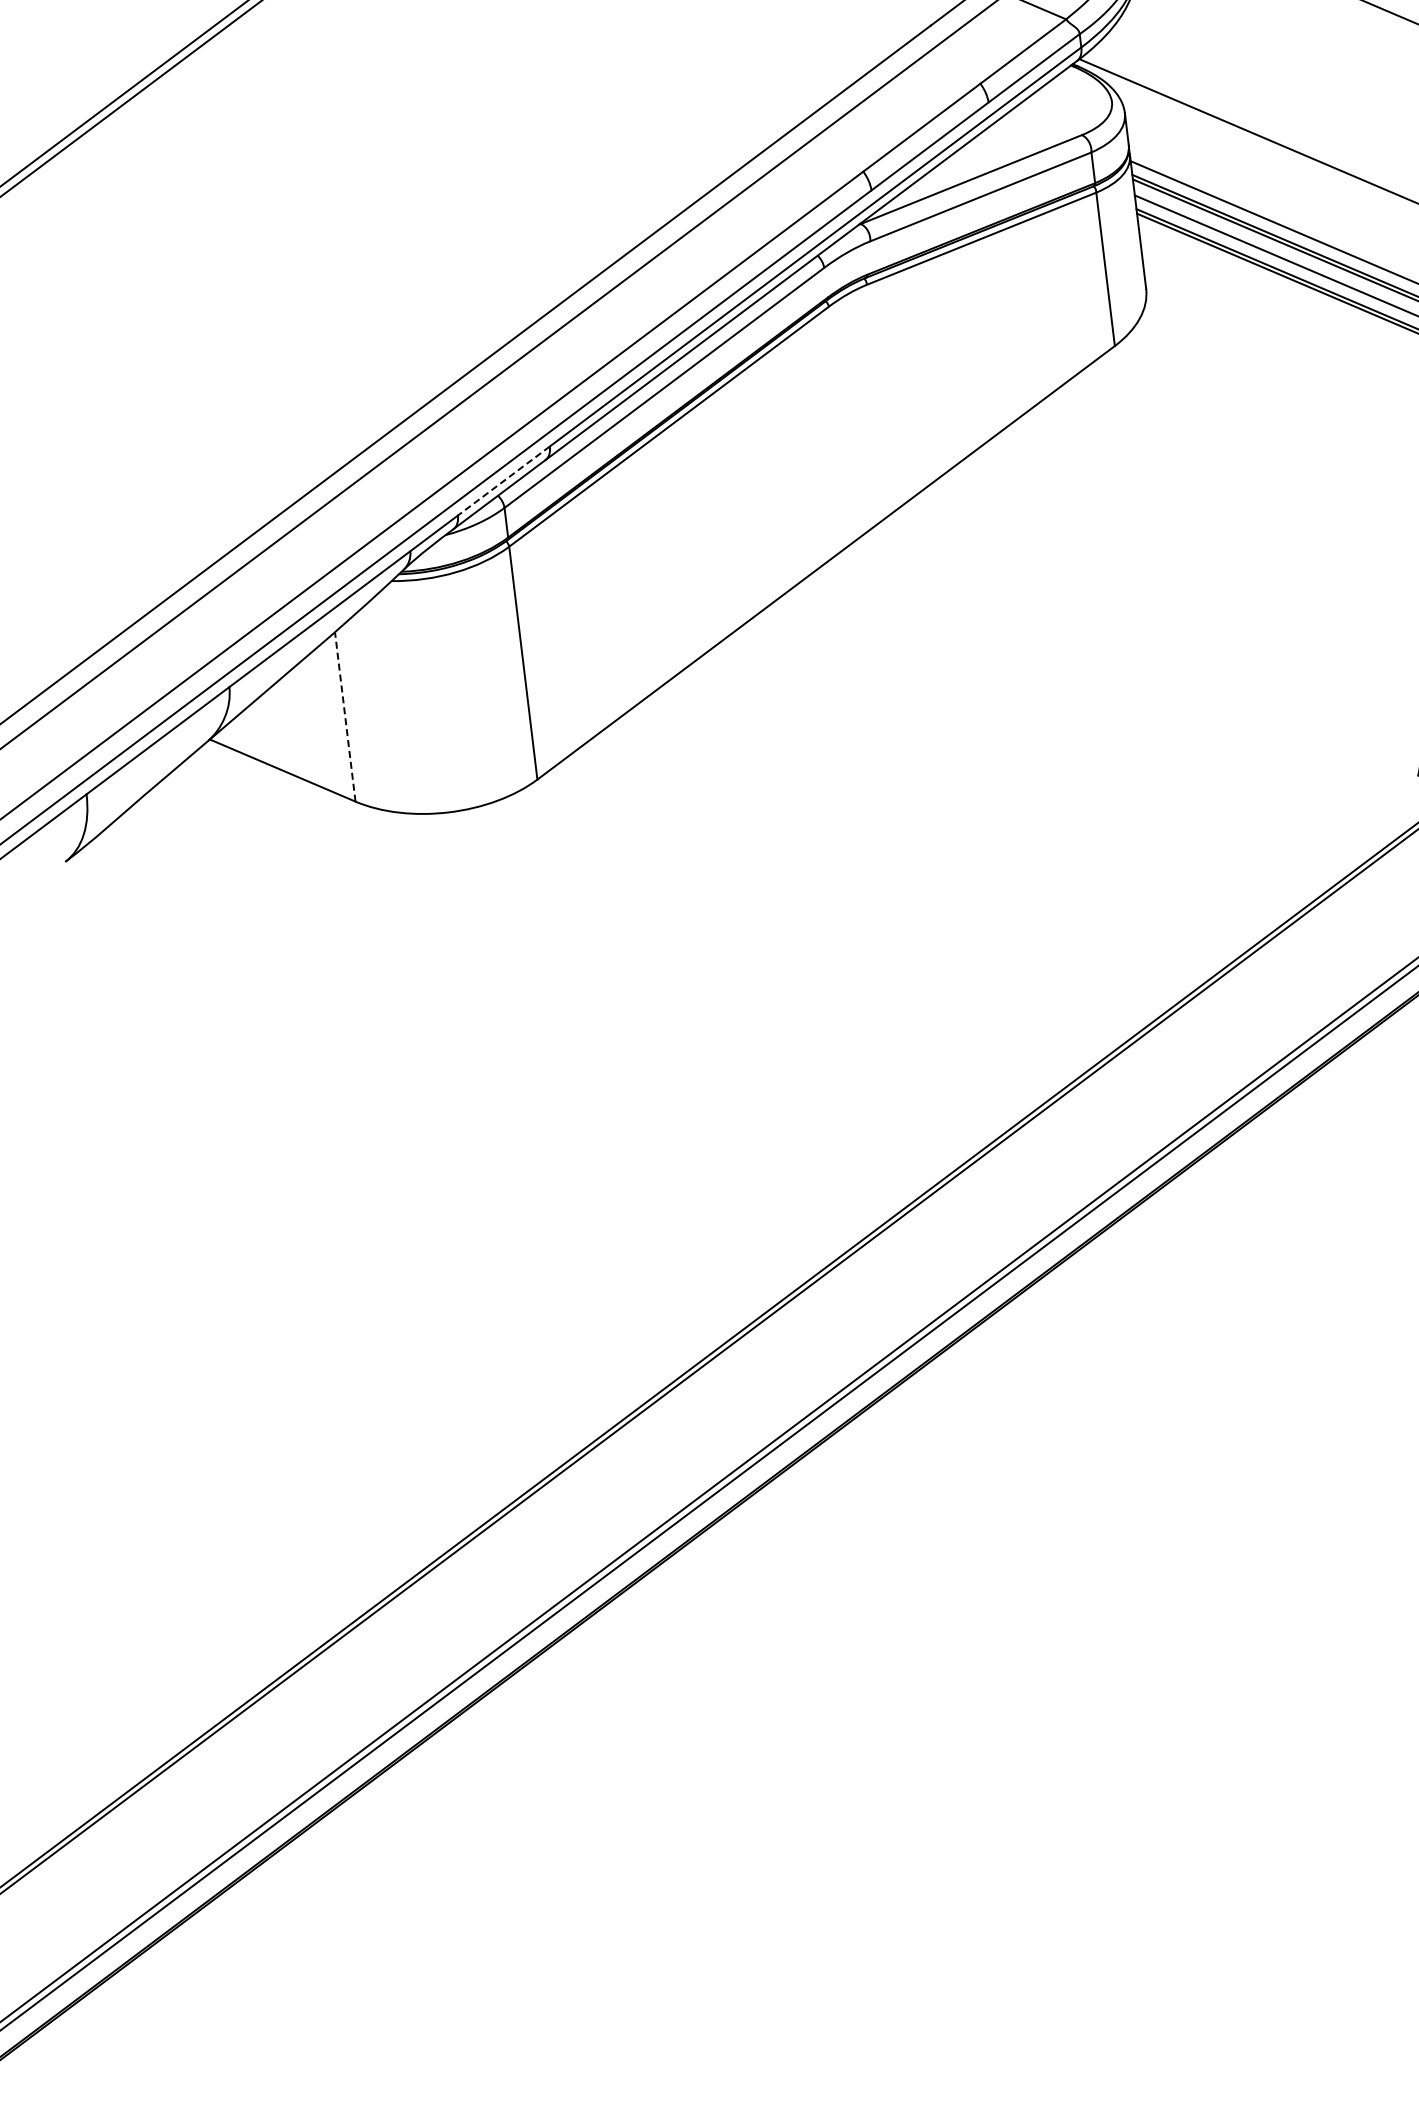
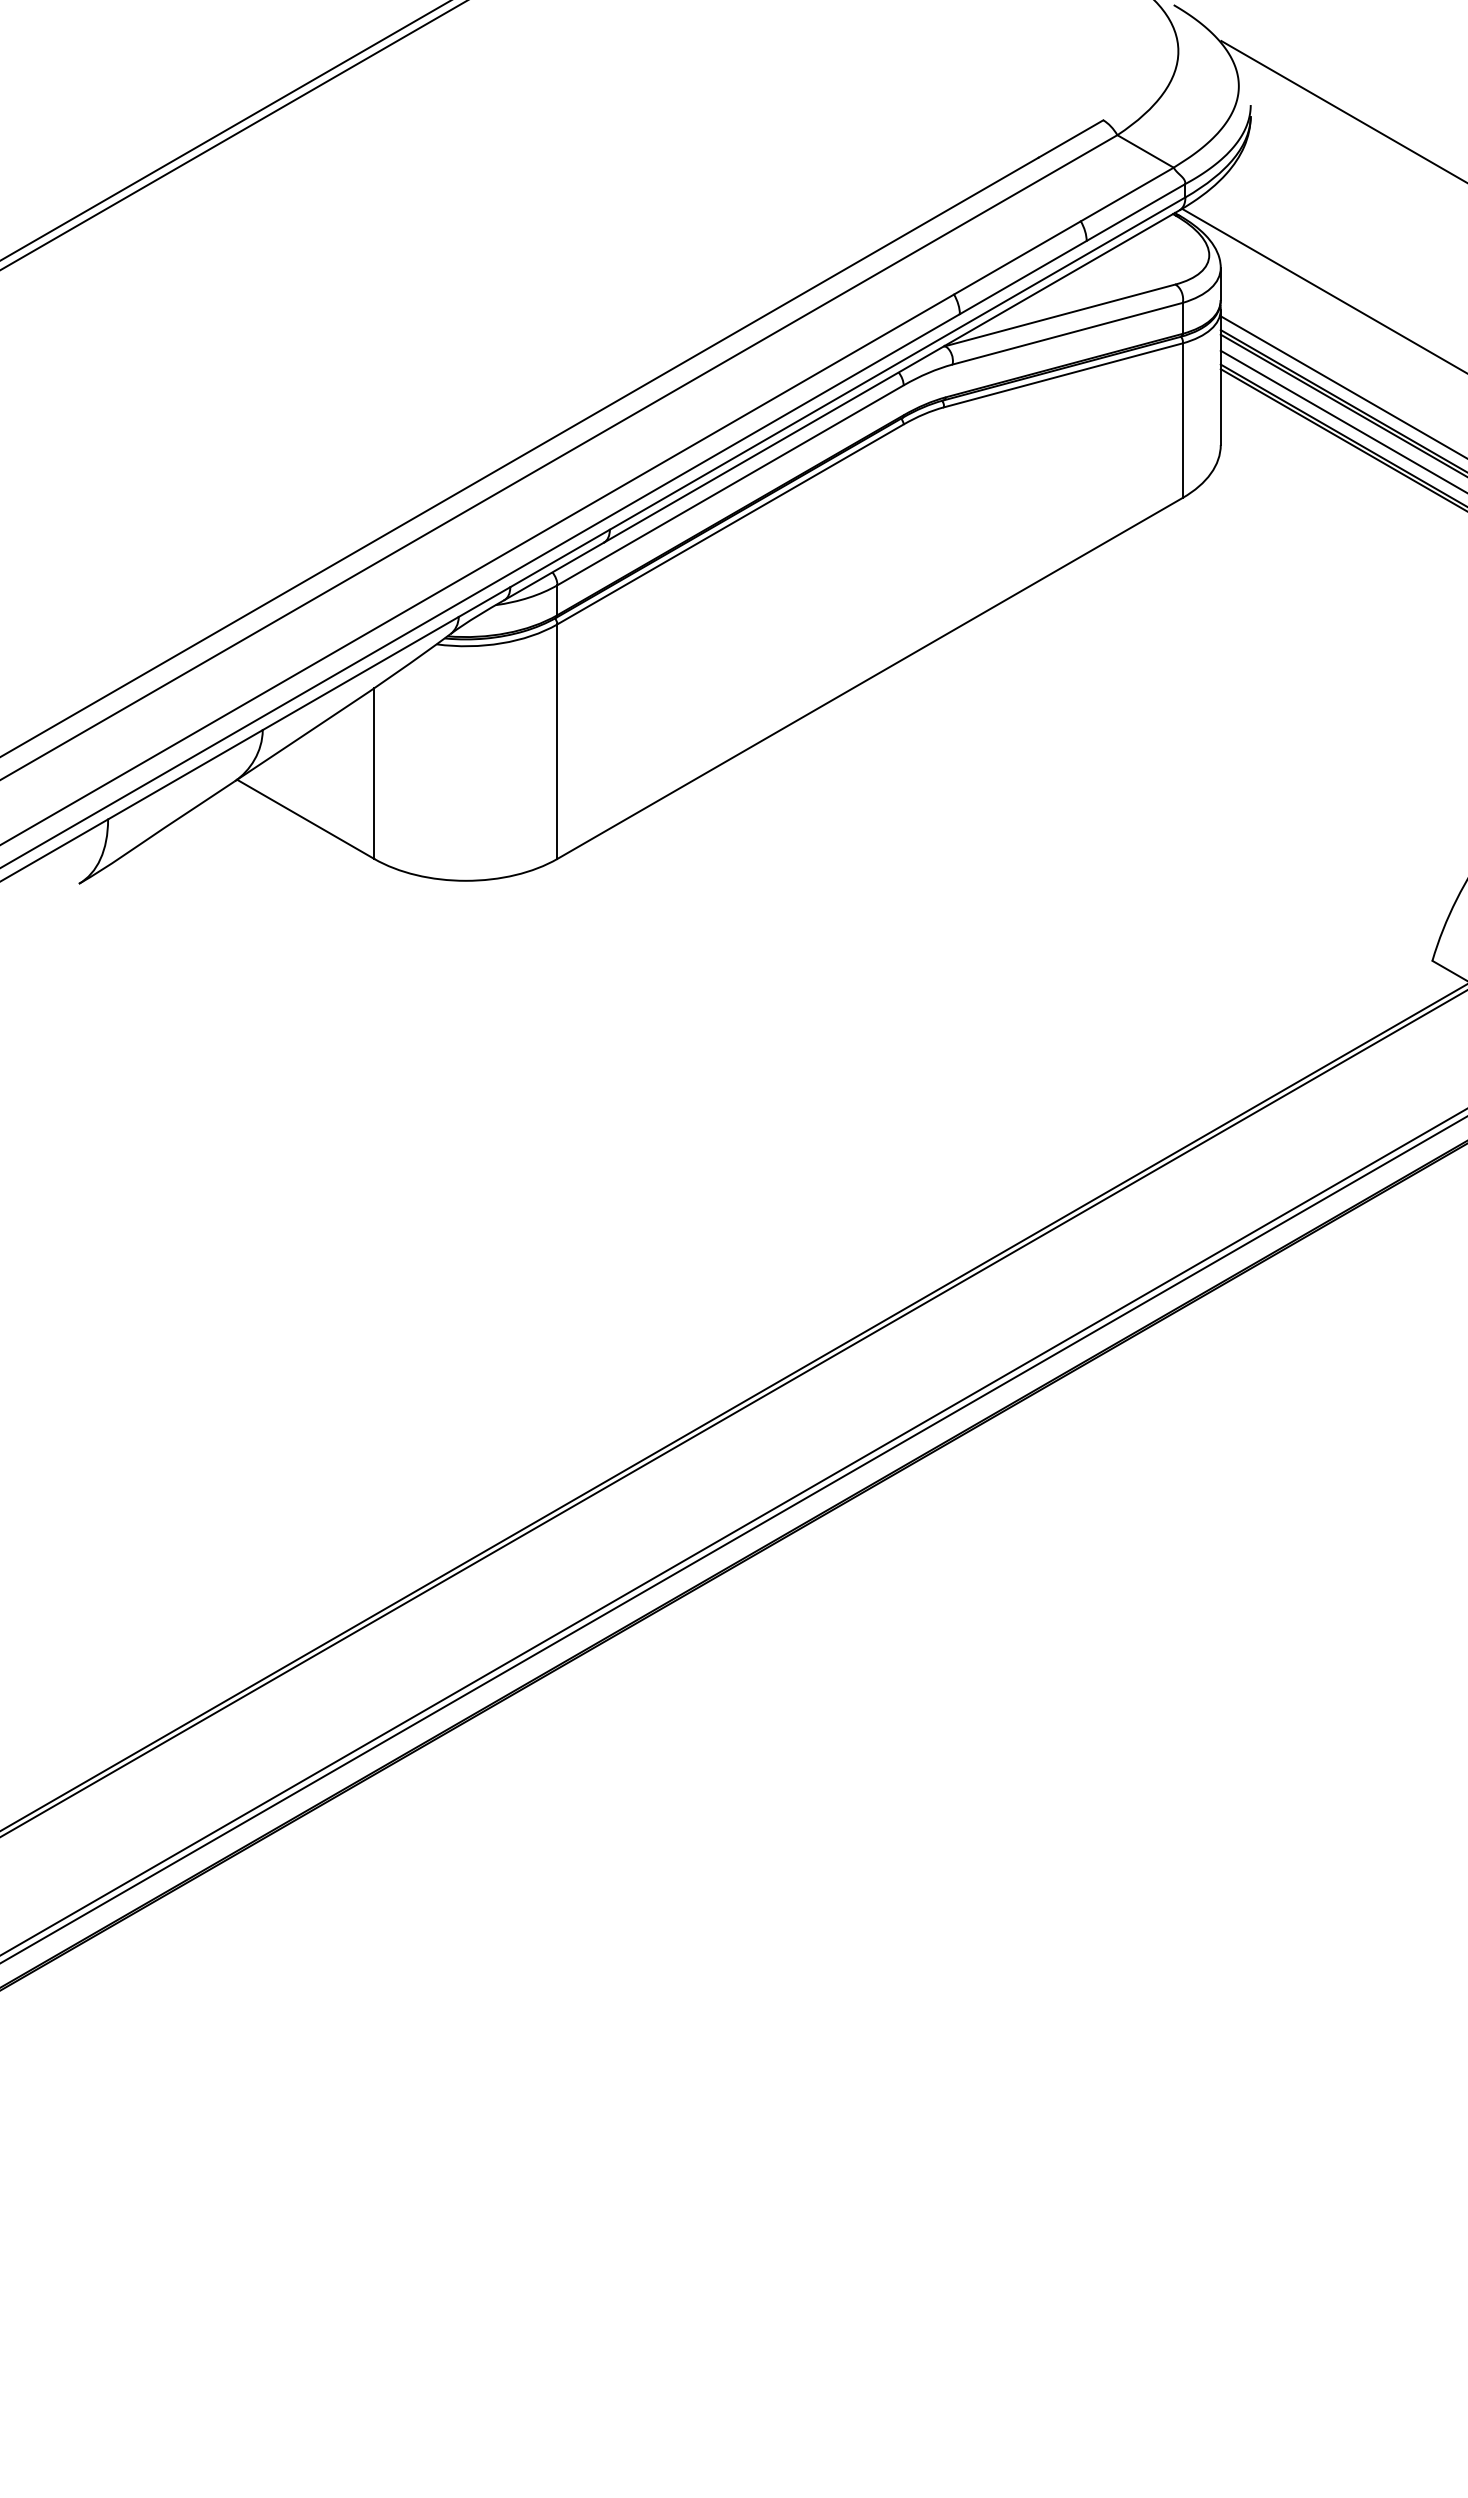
line: (503, 481) -> (559, 558), dashed -> solid
line: (345, 716) -> (374, 773), dashed -> solid

